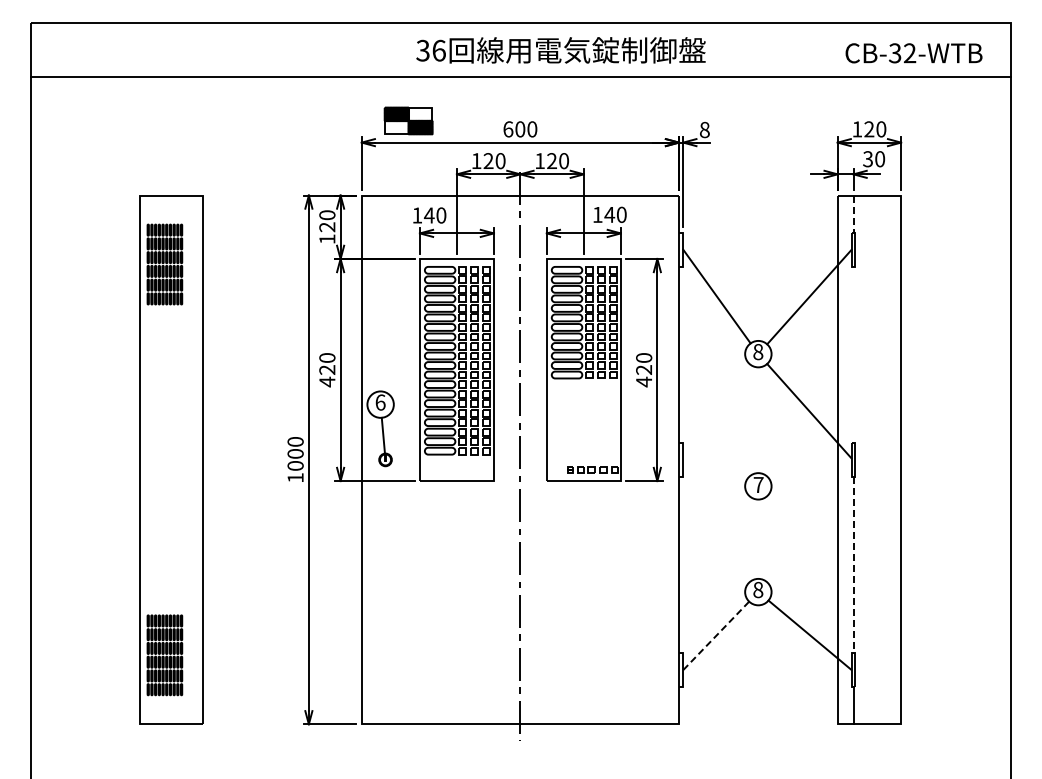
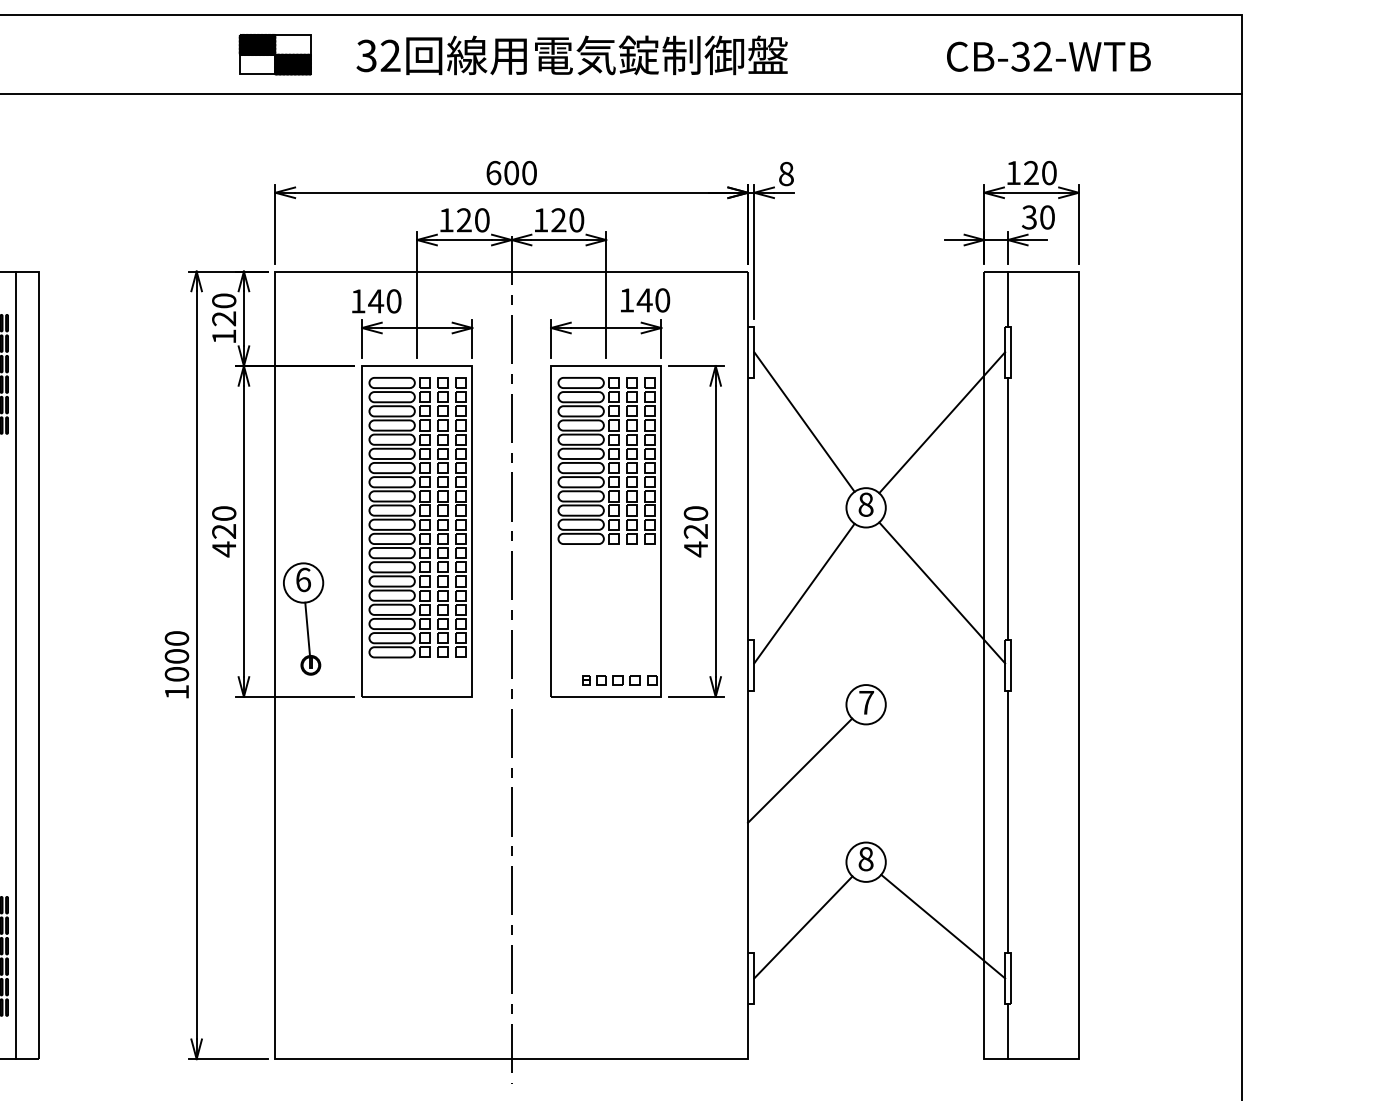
text: (438, 50) -> (389, 55), 36 -> 32
text: (913, 53) -> (1048, 57), moved
part: (408, 120) -> (275, 54), moved
line: (853, 214) -> (1007, 299), dashed -> solid
line: (853, 354) -> (1007, 508), added
line: (716, 411) -> (803, 593), added
line: (187, 459) -> (15, 664), added
line: (714, 530) -> (800, 770), added
line: (853, 565) -> (1007, 822), dashed -> solid
line: (716, 635) -> (803, 926), dashed -> solid

